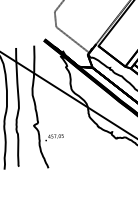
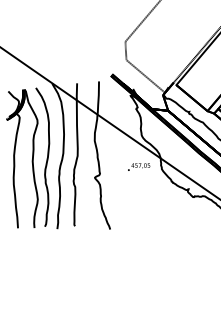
text: (54, 137) -> (139, 166), moved

